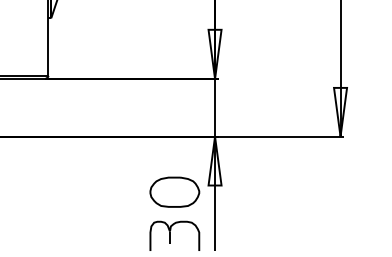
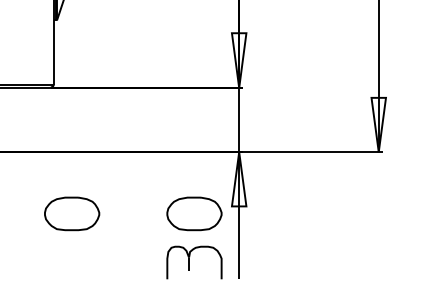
part: (64, 191) -> (71, 213), added

